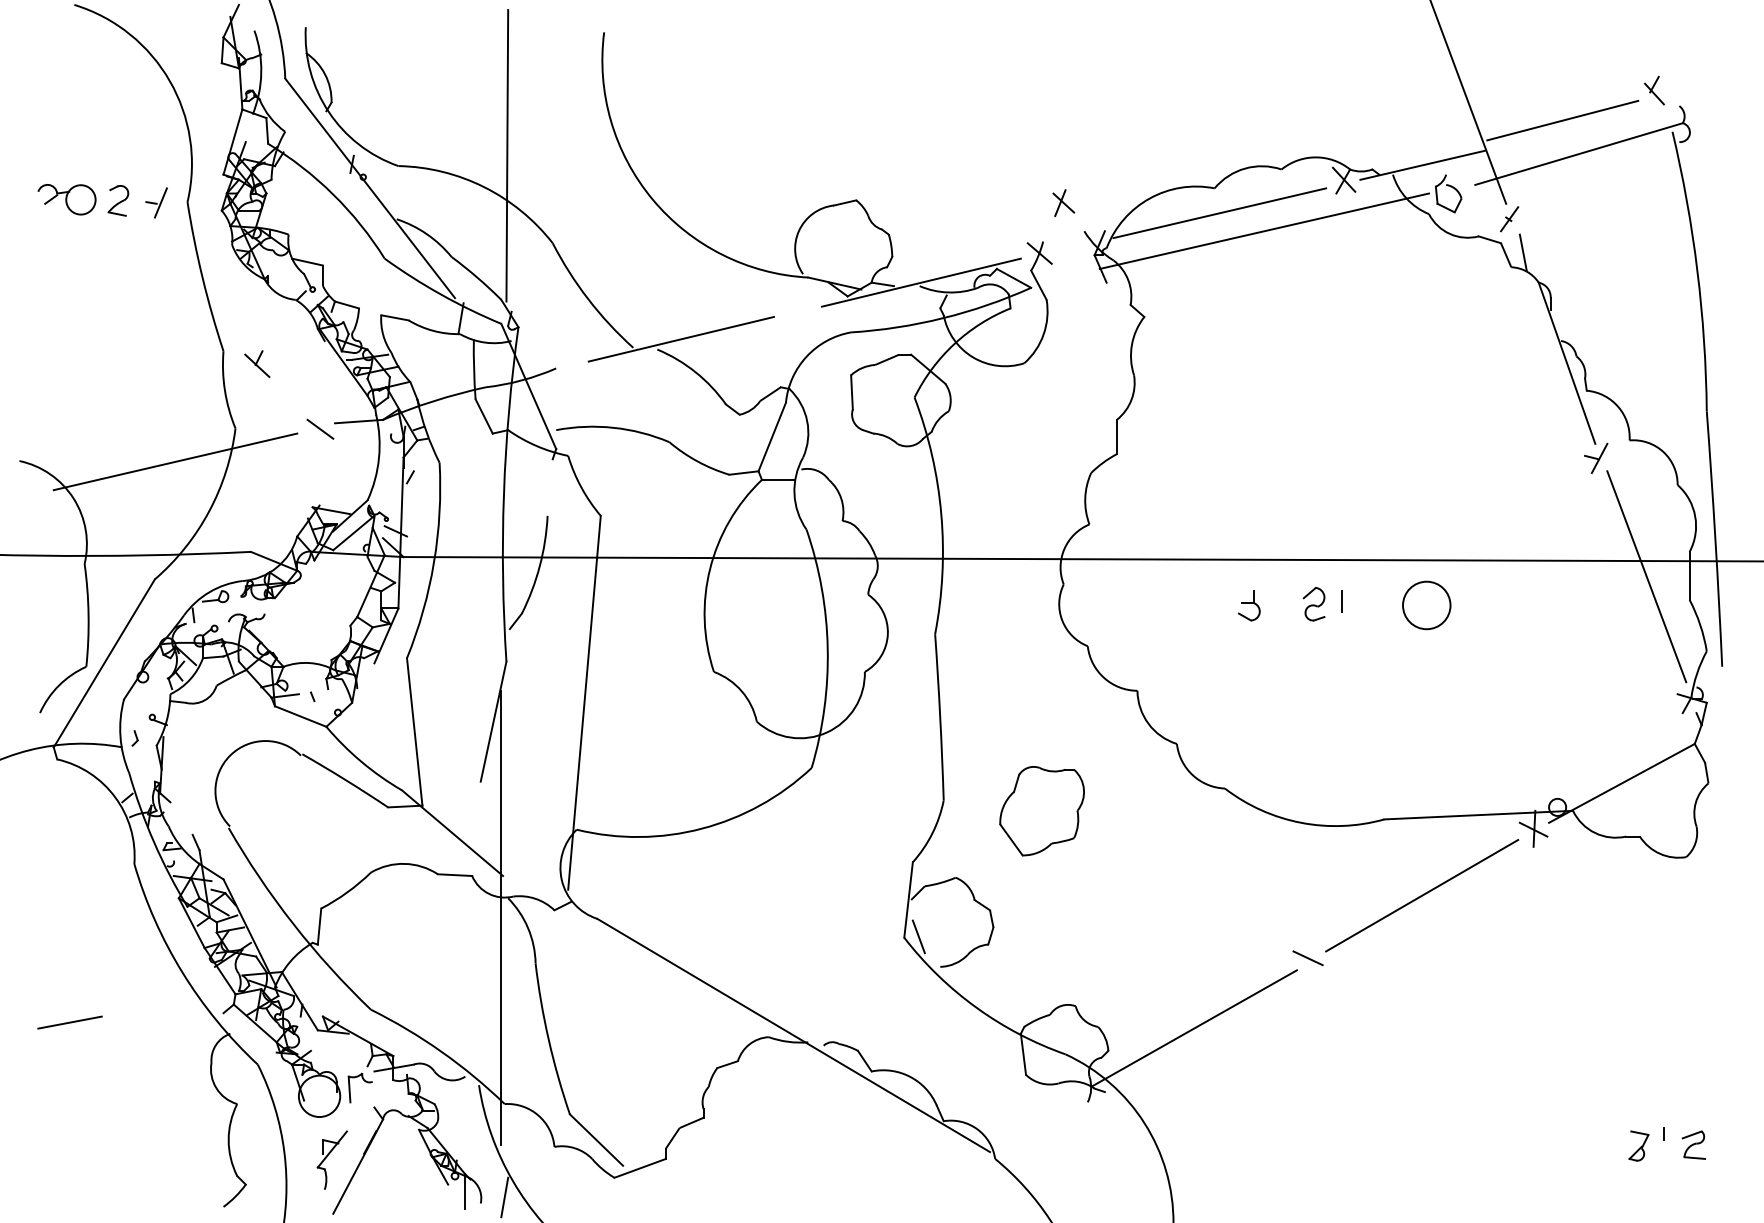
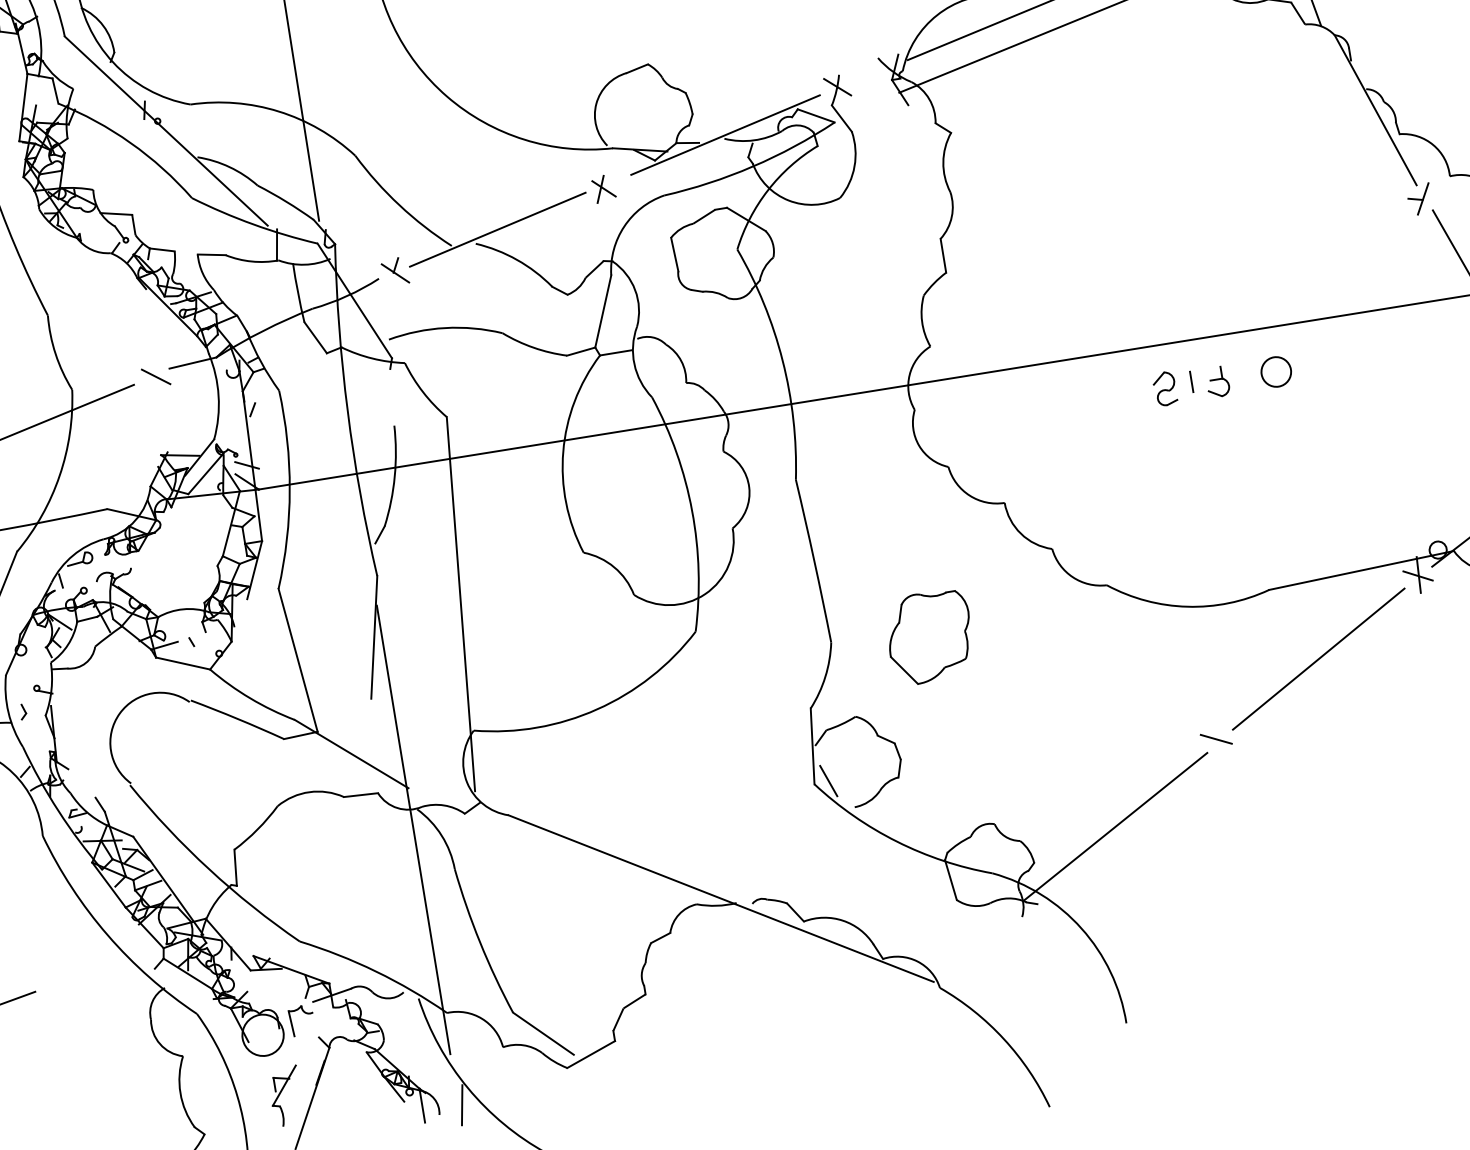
part: (1063, 202) -> (603, 188), moved
part: (257, 364) -> (395, 272), moved
part: (1249, 605) -> (1217, 381), moved
circle: (1426, 605) -> (1276, 372), size x0.62

